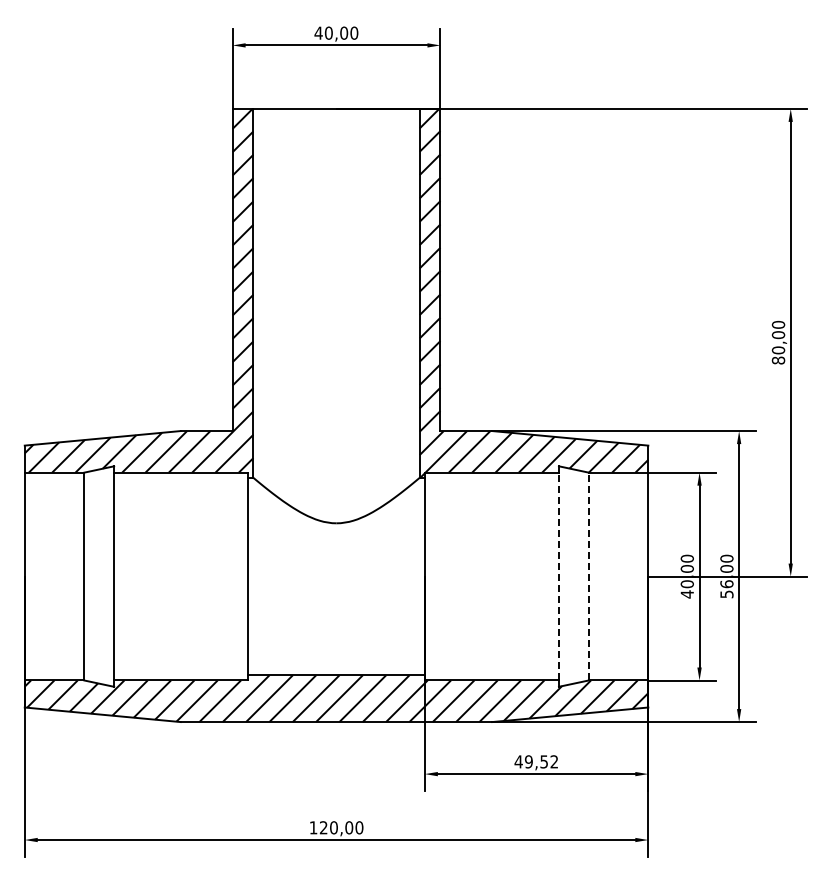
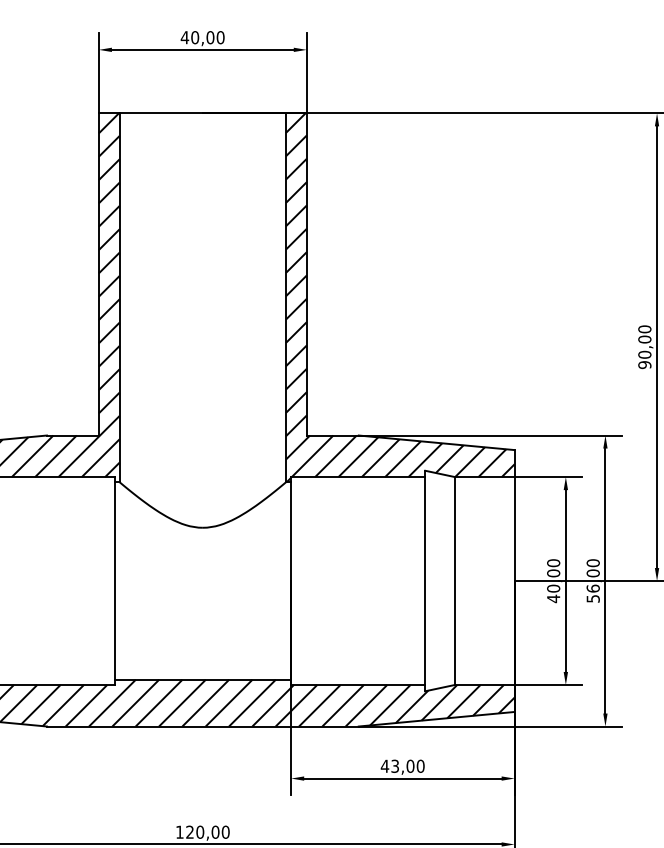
text: (778, 360) -> (644, 364), 80,00 -> 90,00
line: (558, 576) -> (424, 580), dashed -> solid
line: (588, 576) -> (454, 580), dashed -> solid
text: (541, 761) -> (407, 765), 49,52 -> 43,00

